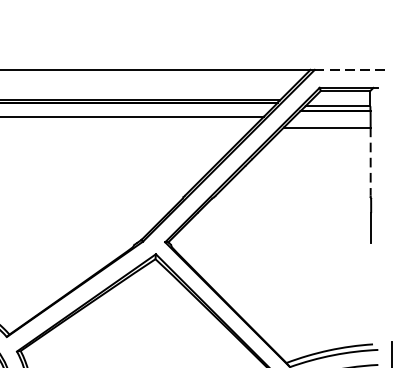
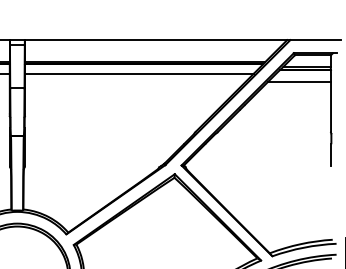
line: (350, 70) -> (316, 40), dashed -> solid
line: (371, 161) -> (331, 106), dashed -> solid

